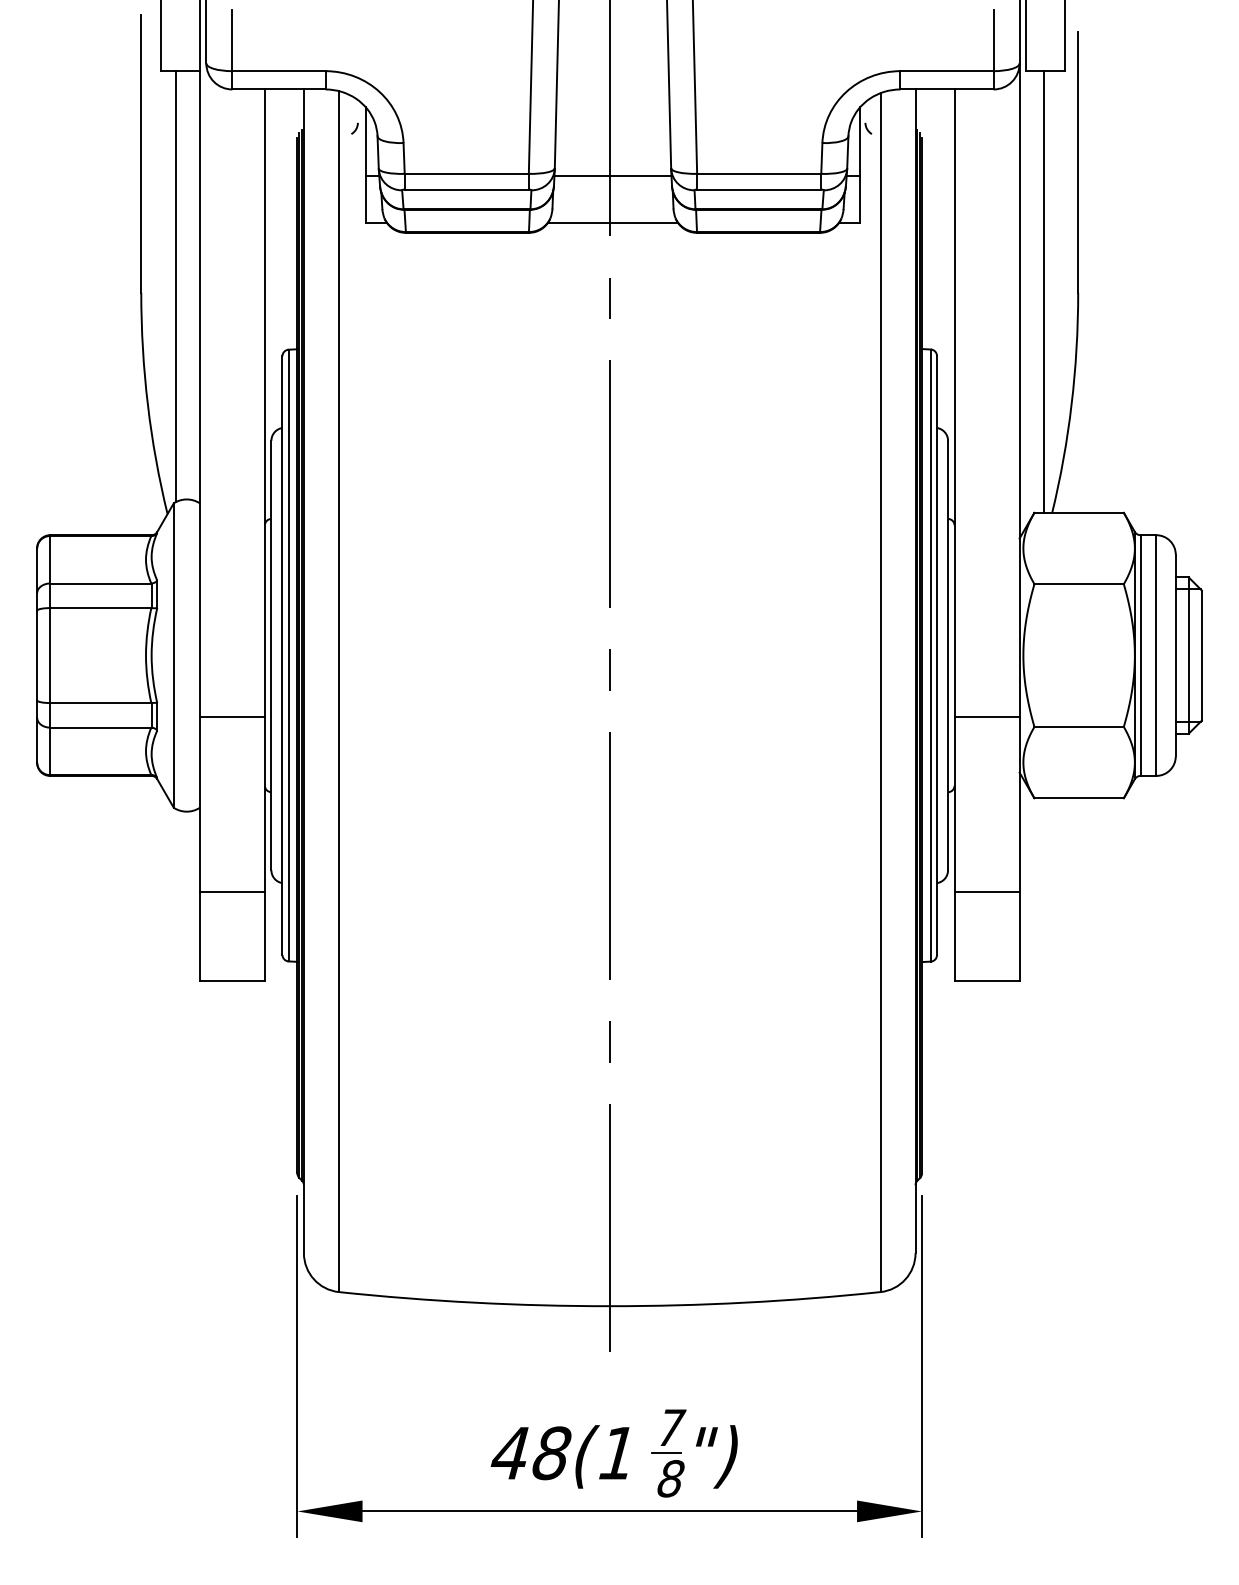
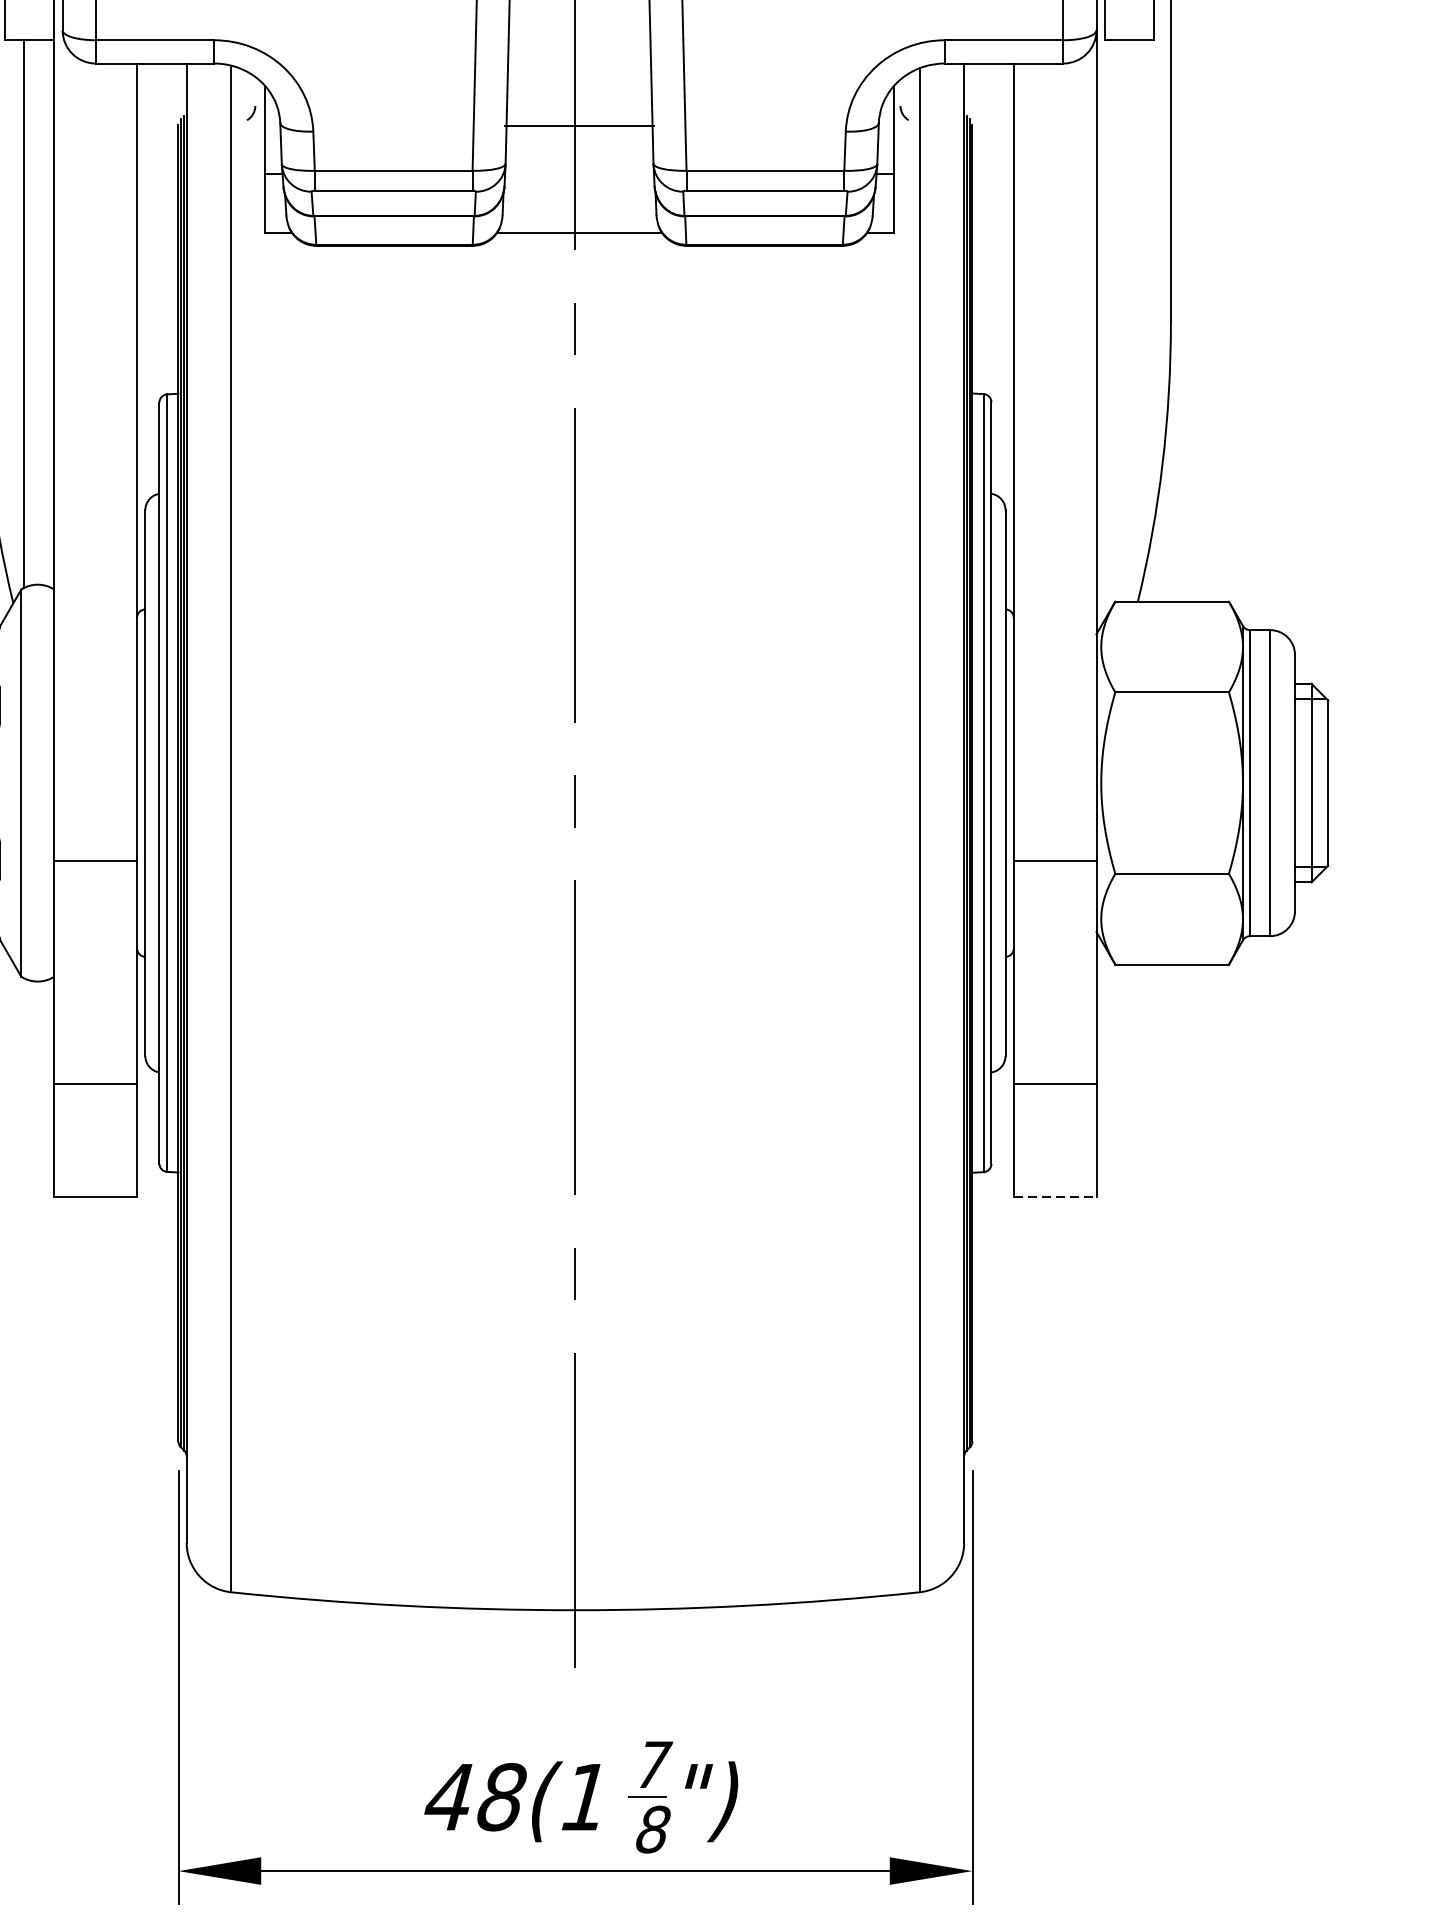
line: (612, 176) -> (578, 125), moved
line: (1043, 291) -> (1126, 320), removed
line: (987, 980) -> (1055, 1196), solid -> dashed

